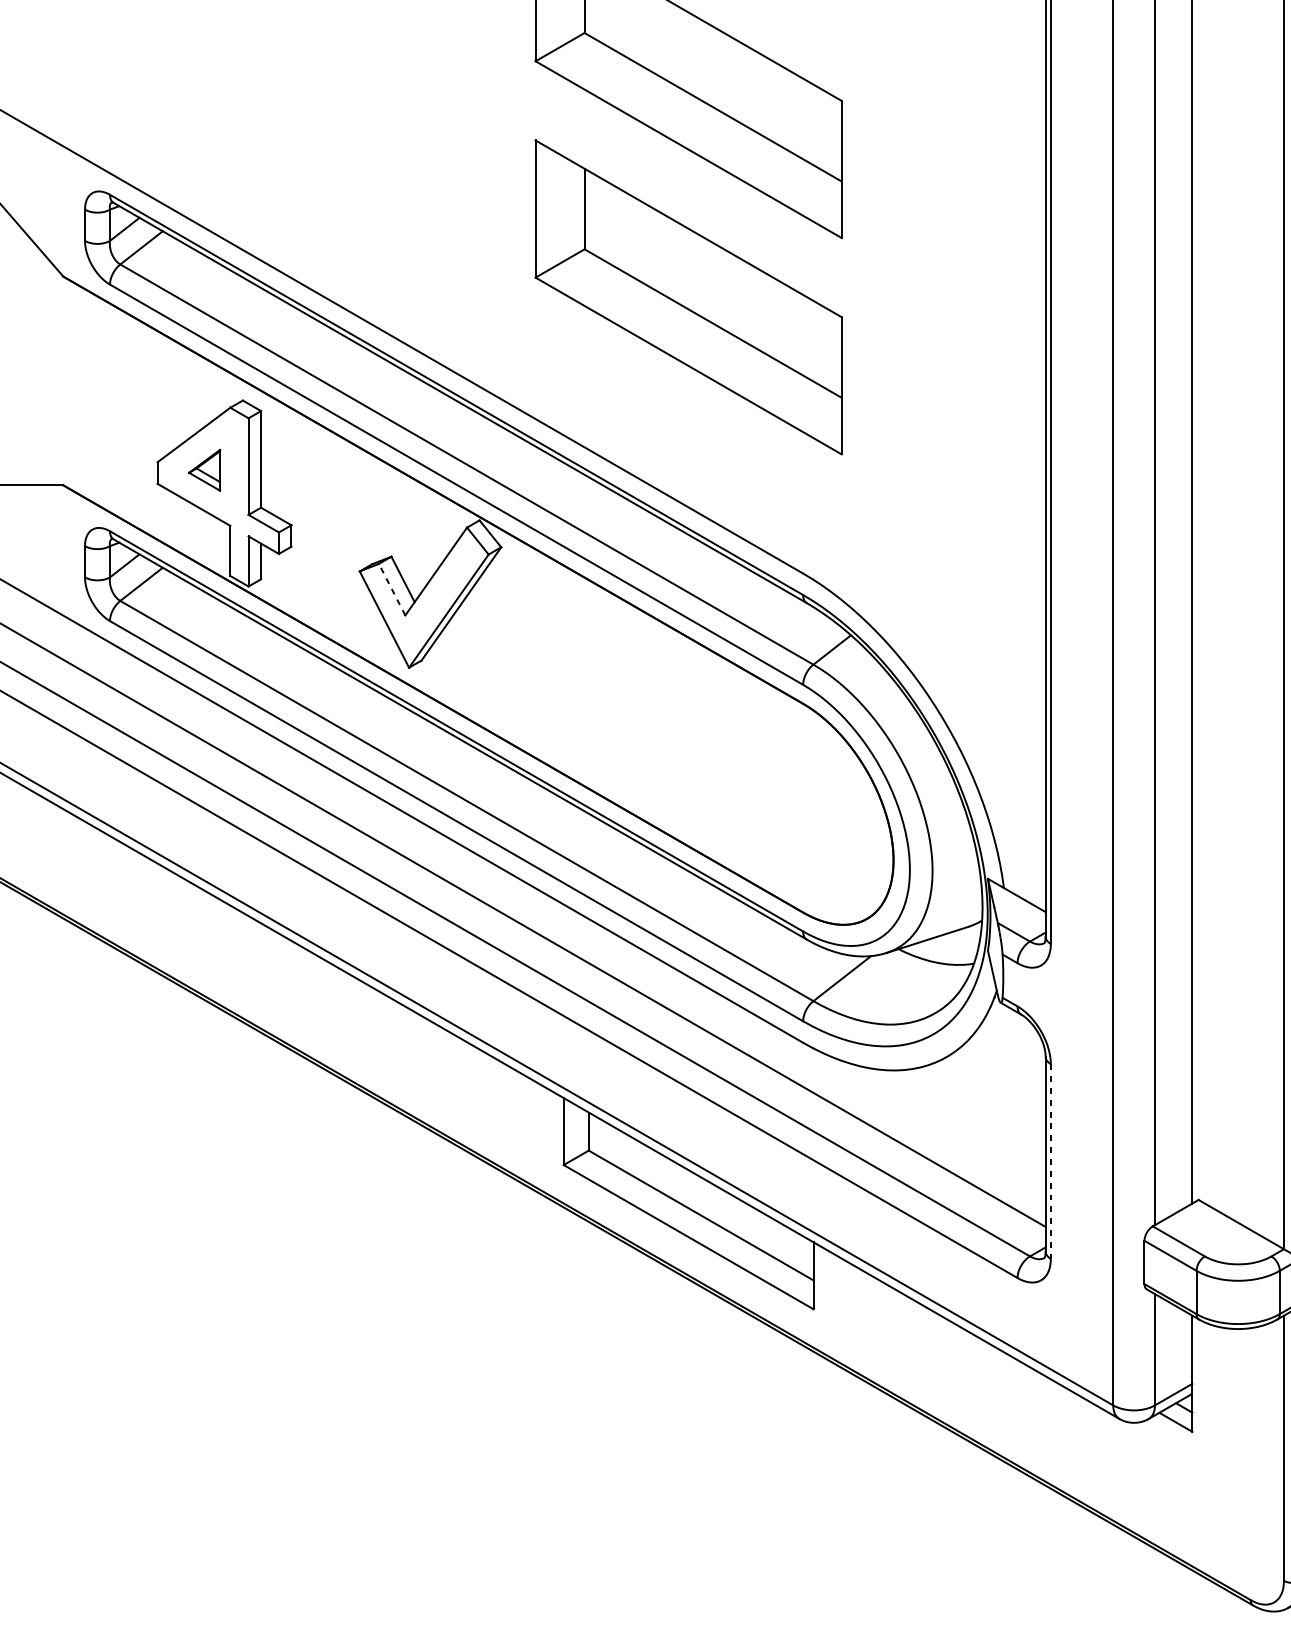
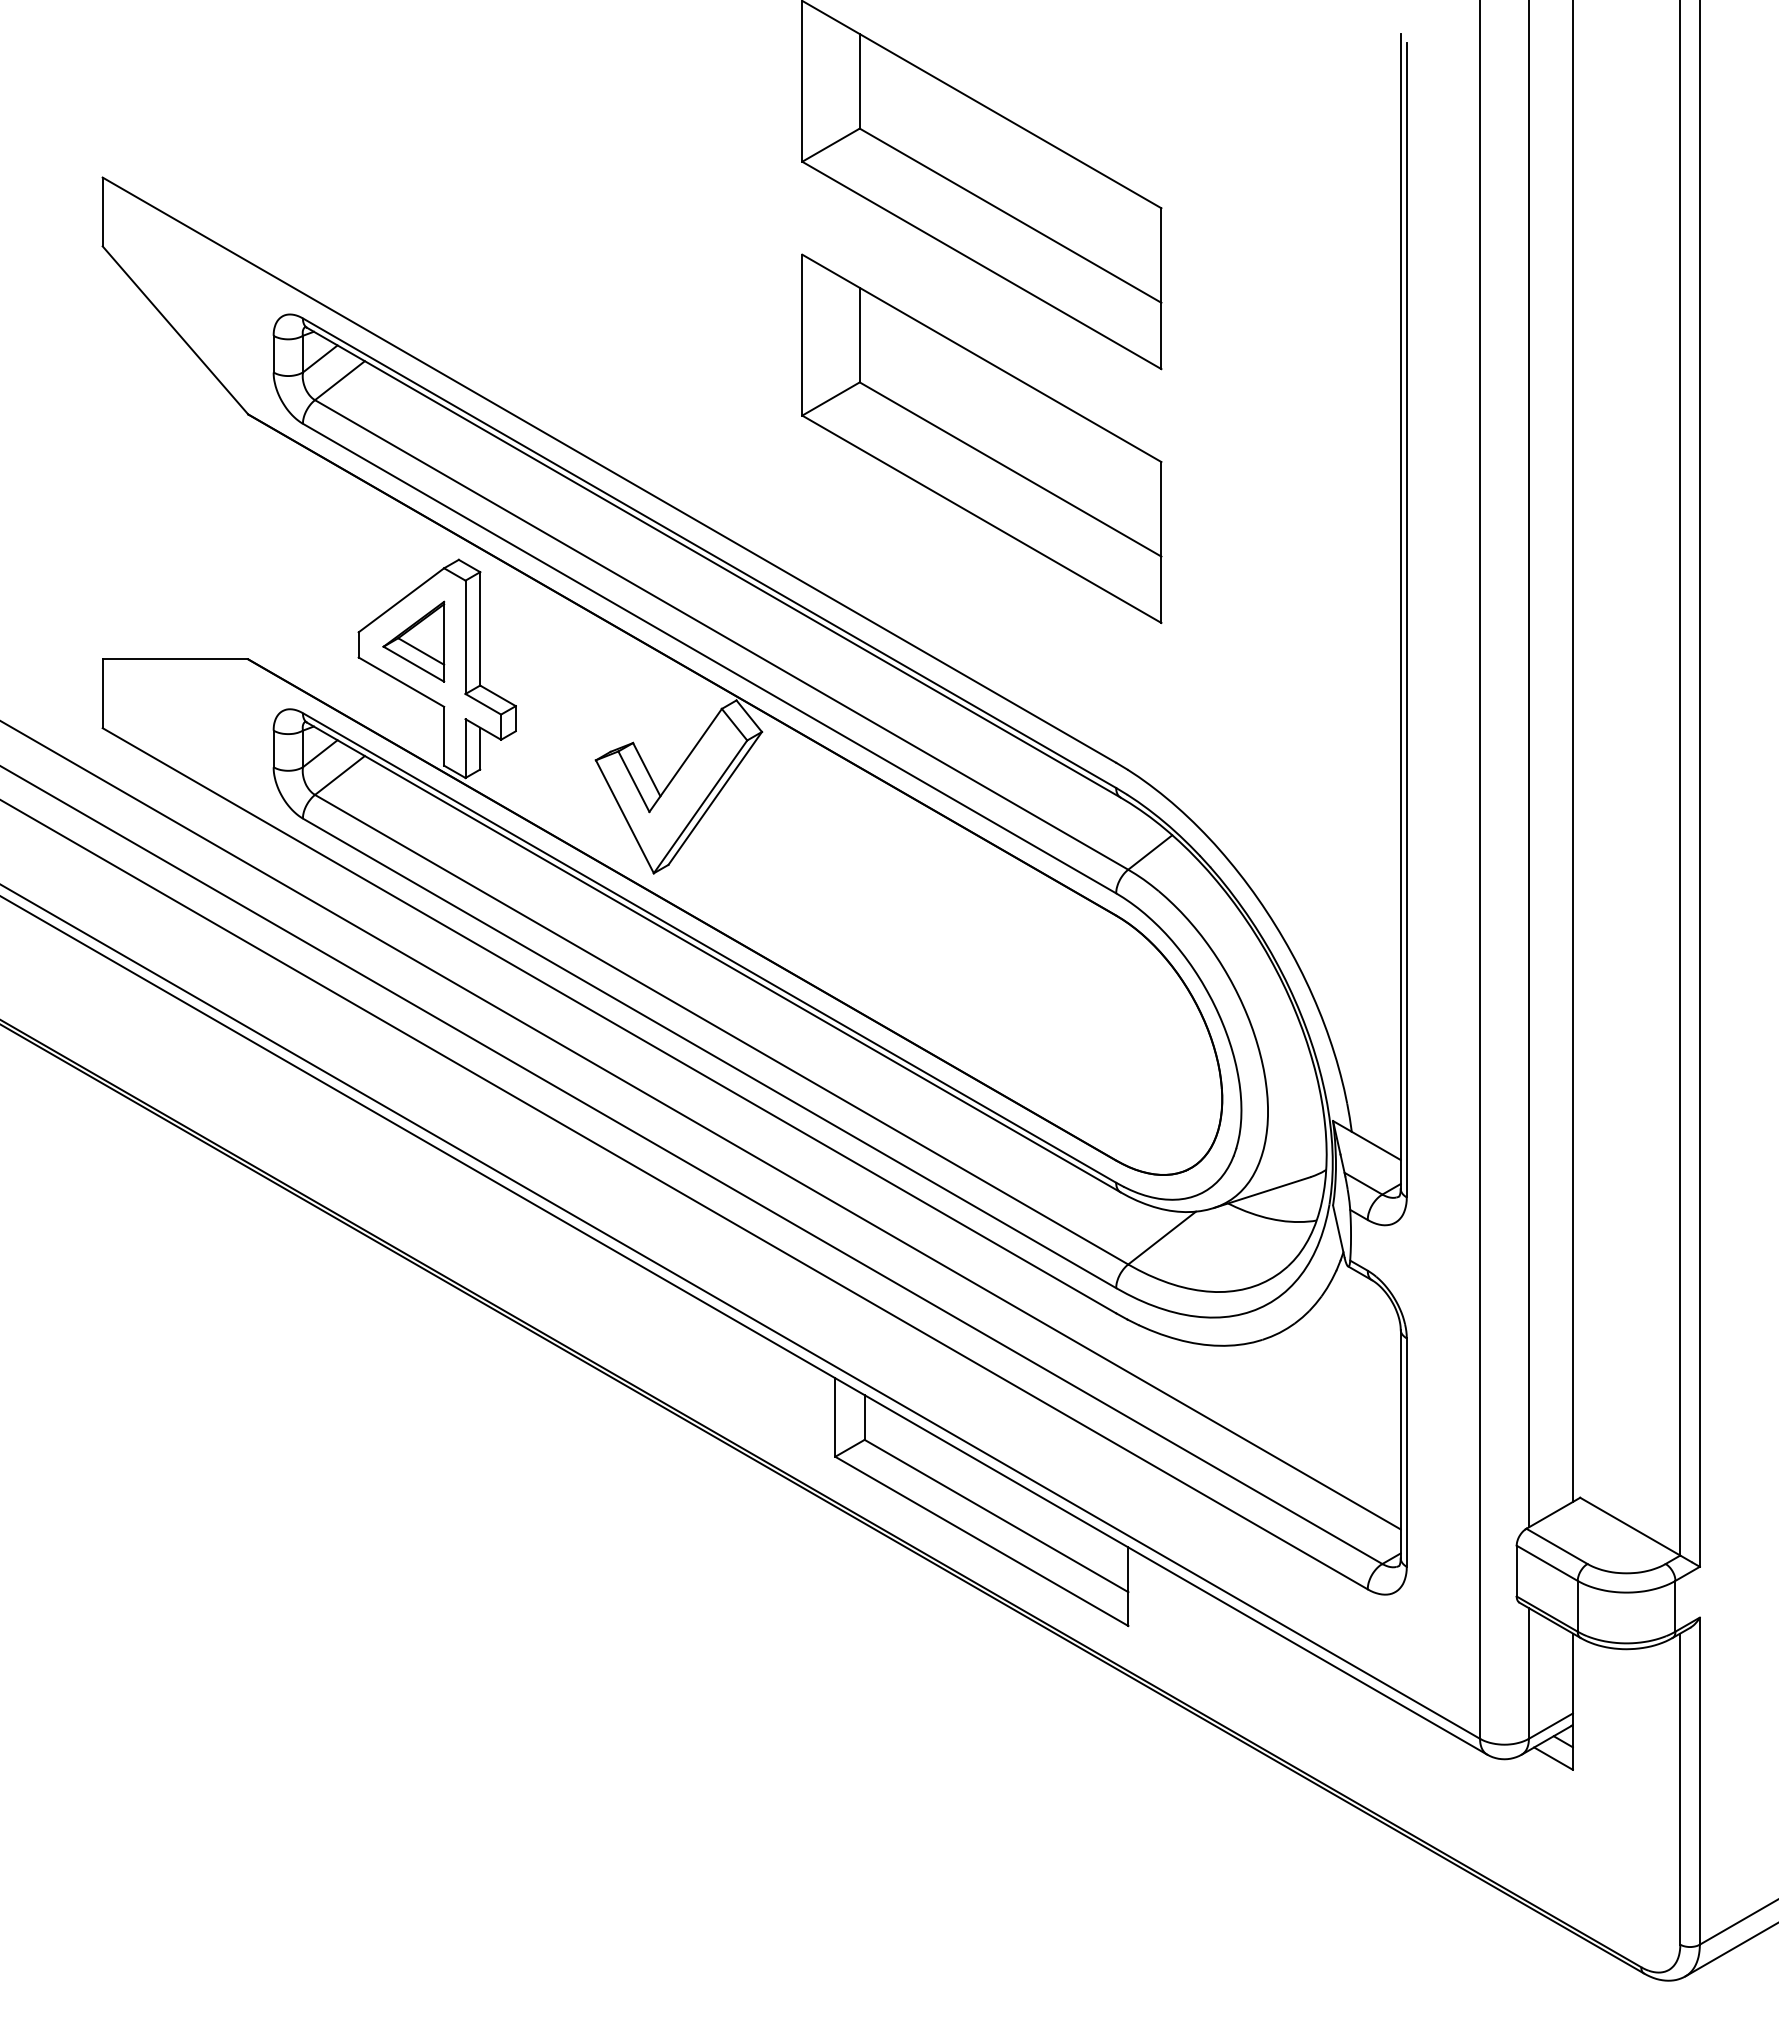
part: (204, 470) -> (413, 641), size x1.67
line: (391, 589) -> (633, 781), dashed -> solid
line: (1050, 1162) -> (1406, 1453), dashed -> solid

